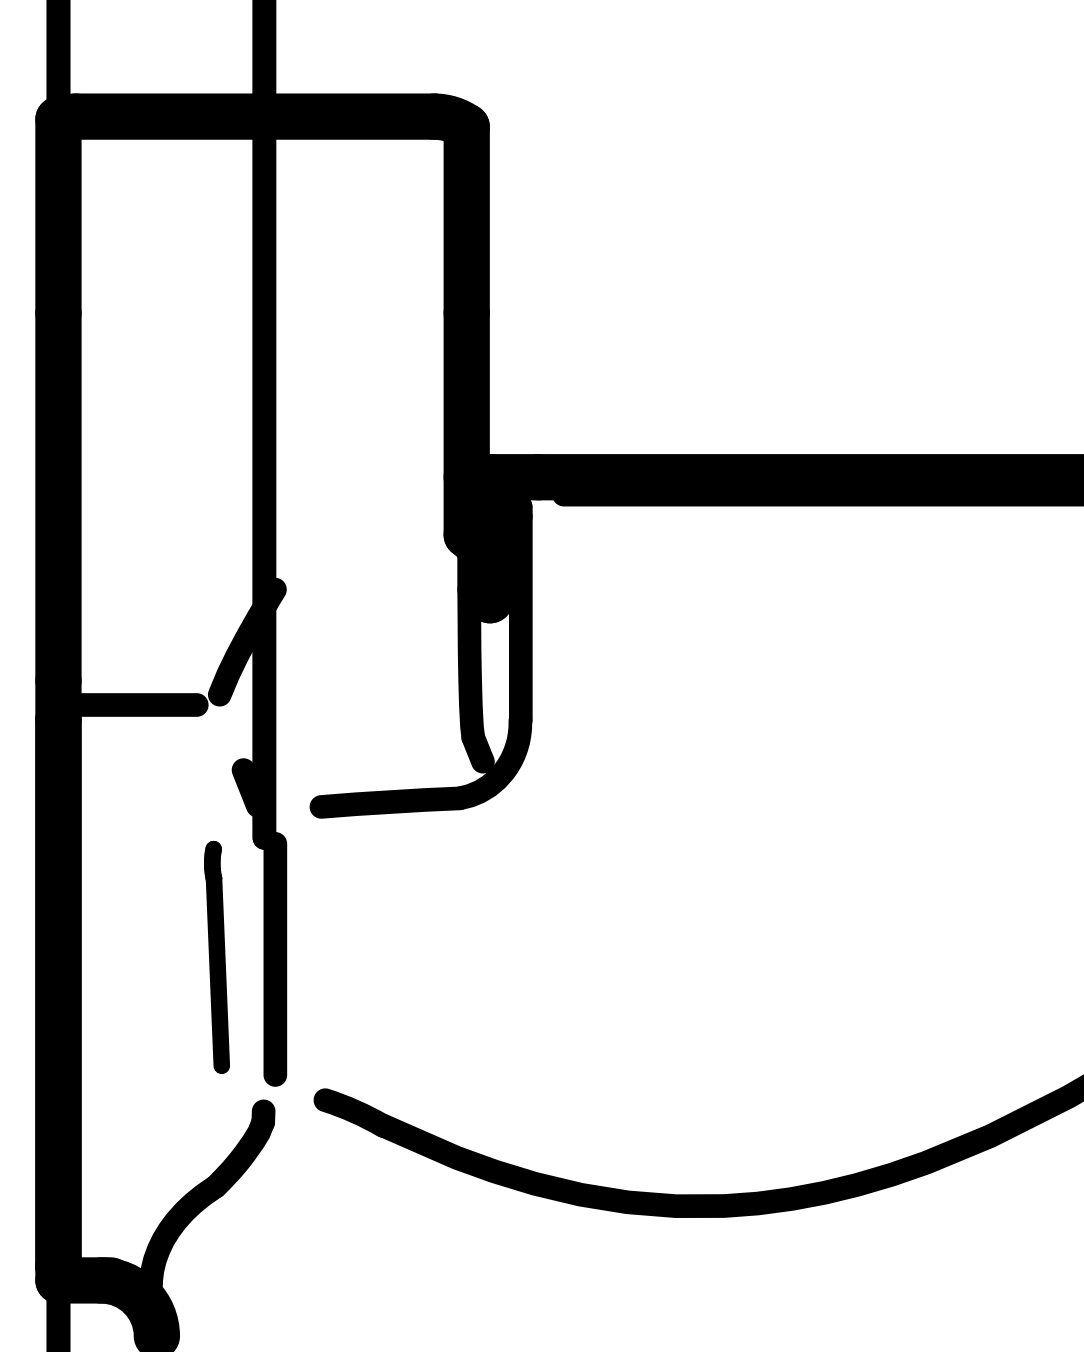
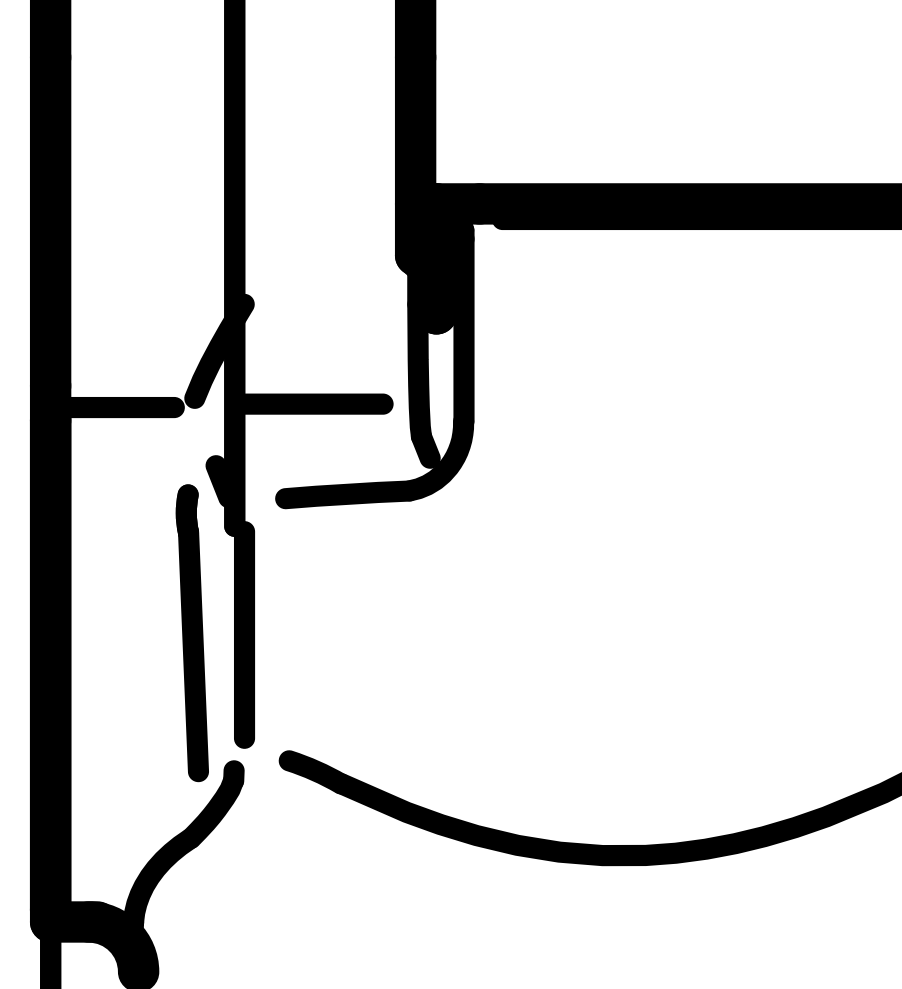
fill: (353, 701) -> (314, 404), added
part: (216, 957) -> (191, 633), size x1.43

